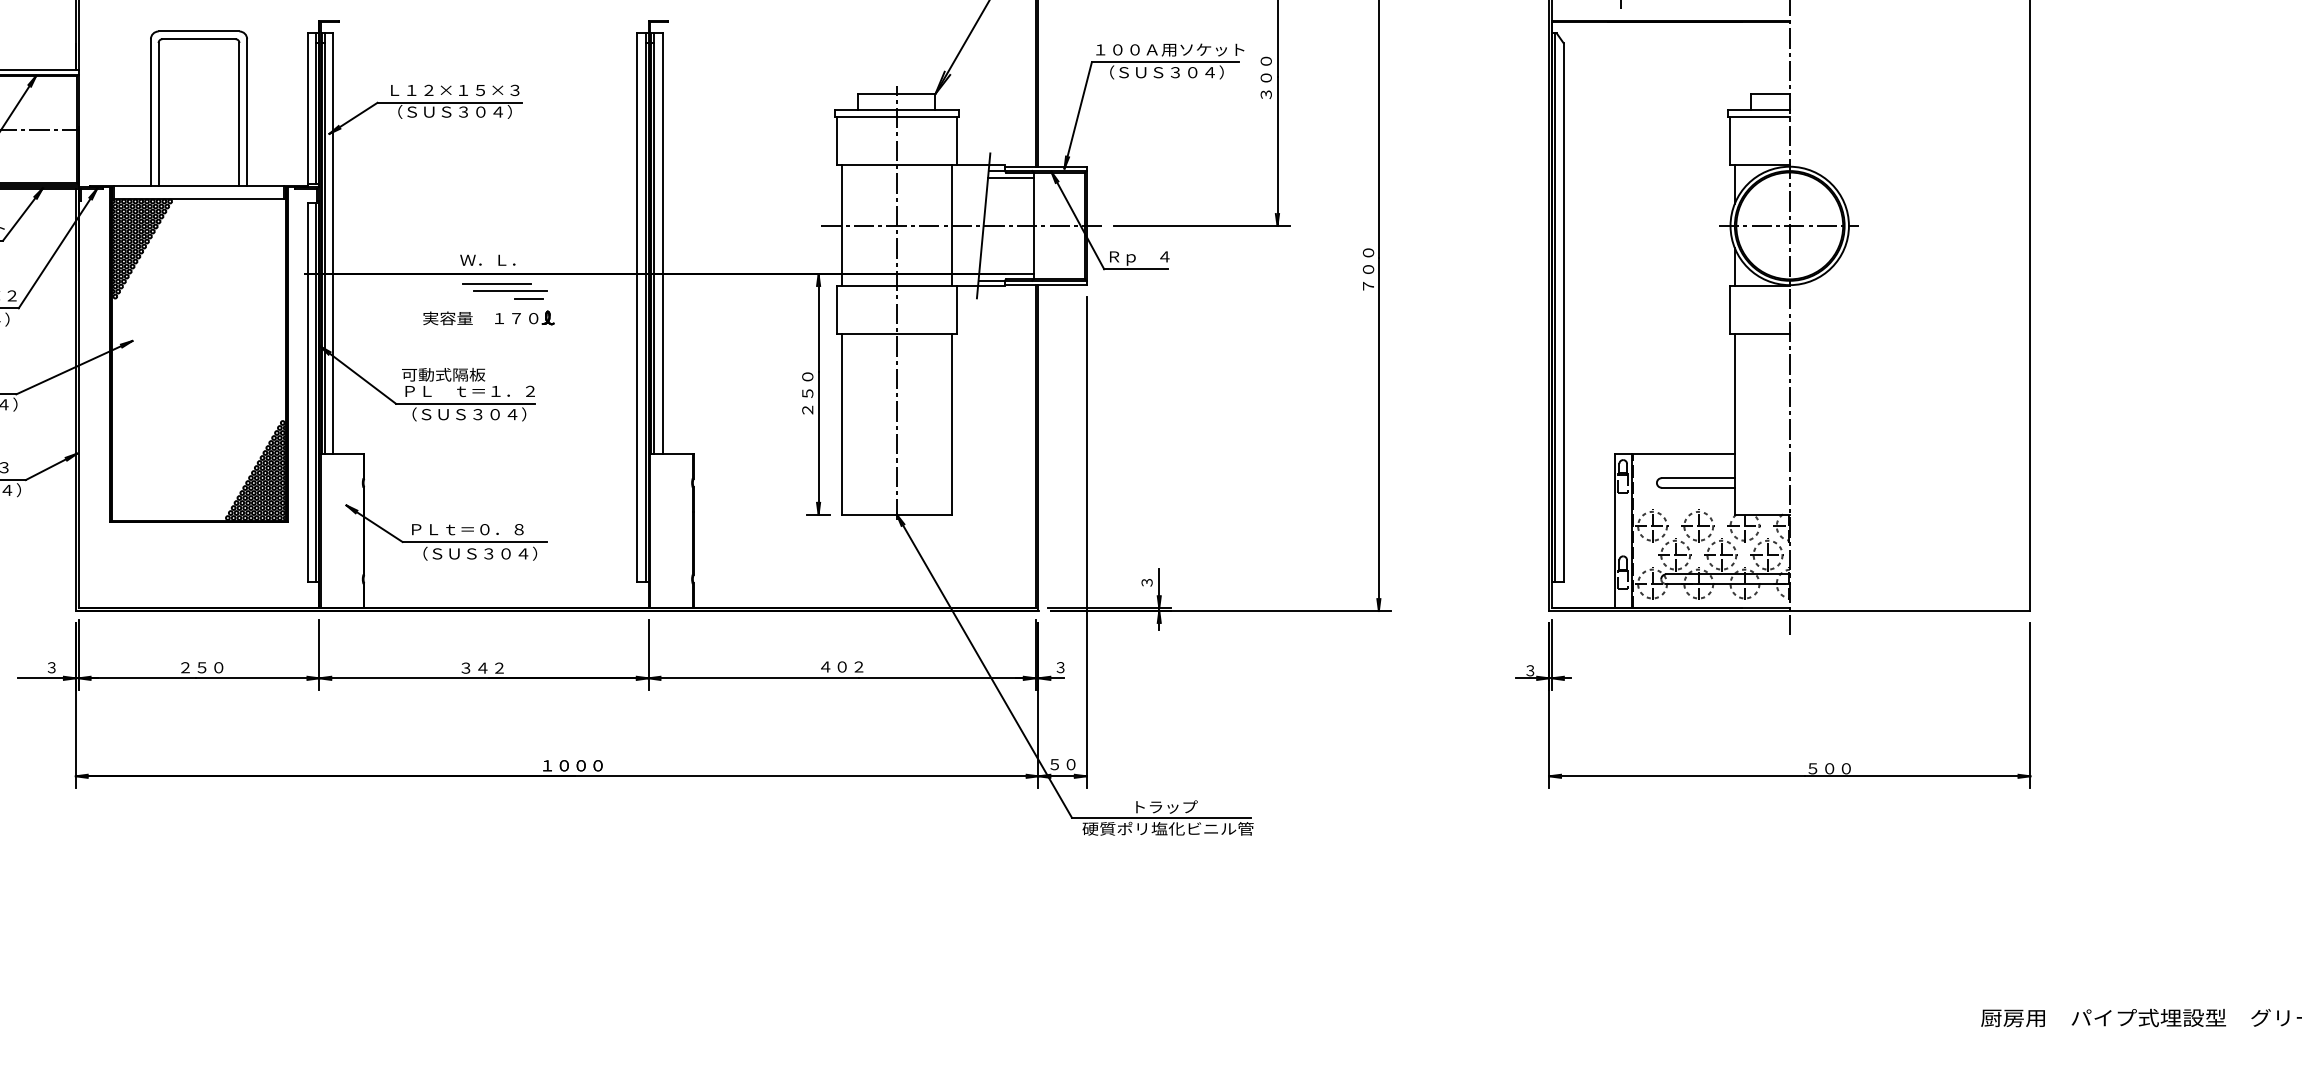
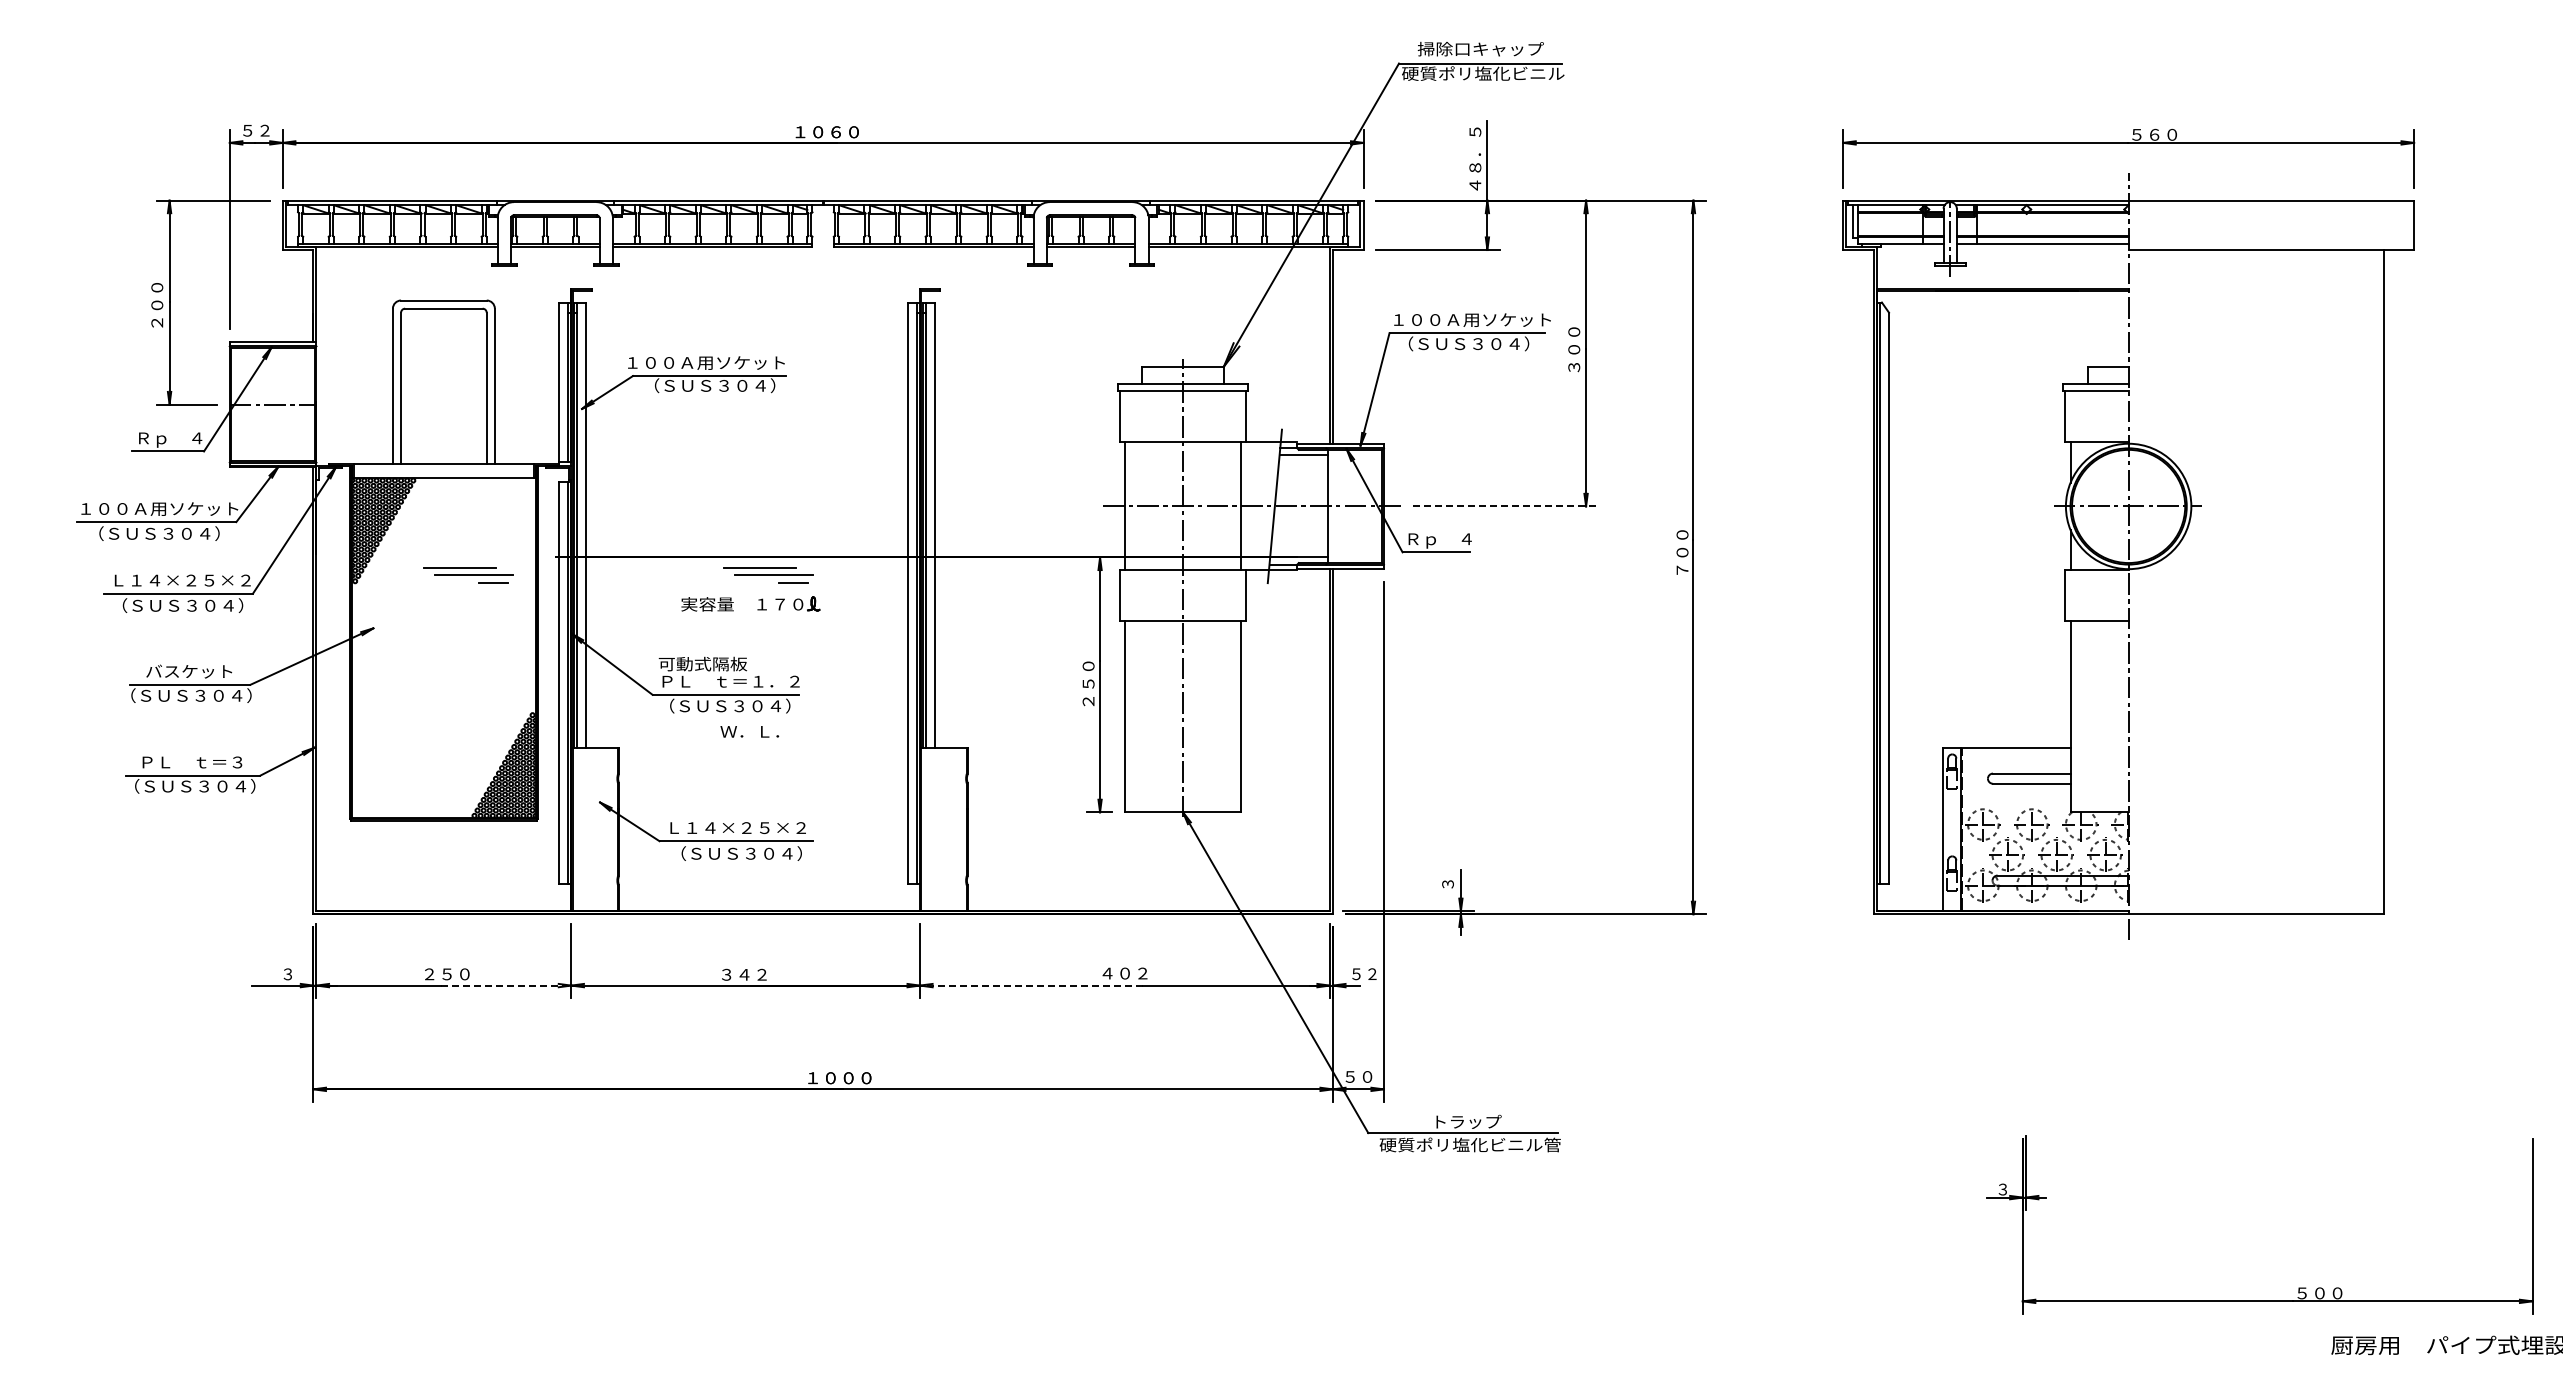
text: (446, 90) -> (706, 362), Ｌ１２×１５×３ -> １００Ａ用ソケット
line: (1202, 225) -> (1506, 506), solid -> dashed
text: (487, 259) -> (749, 731), moved
part: (222, 291) -> (468, 575), added
text: (476, 530) -> (737, 828), ＰＬｔ＝０．８ -> Ｌ１４×２５×２
text: (1068, 666) -> (1364, 973), ３ -> ５２
line: (258, 678) -> (506, 985), solid -> dashed
line: (753, 678) -> (1031, 985), solid -> dashed
part: (1809, 763) -> (2298, 1287), moved

